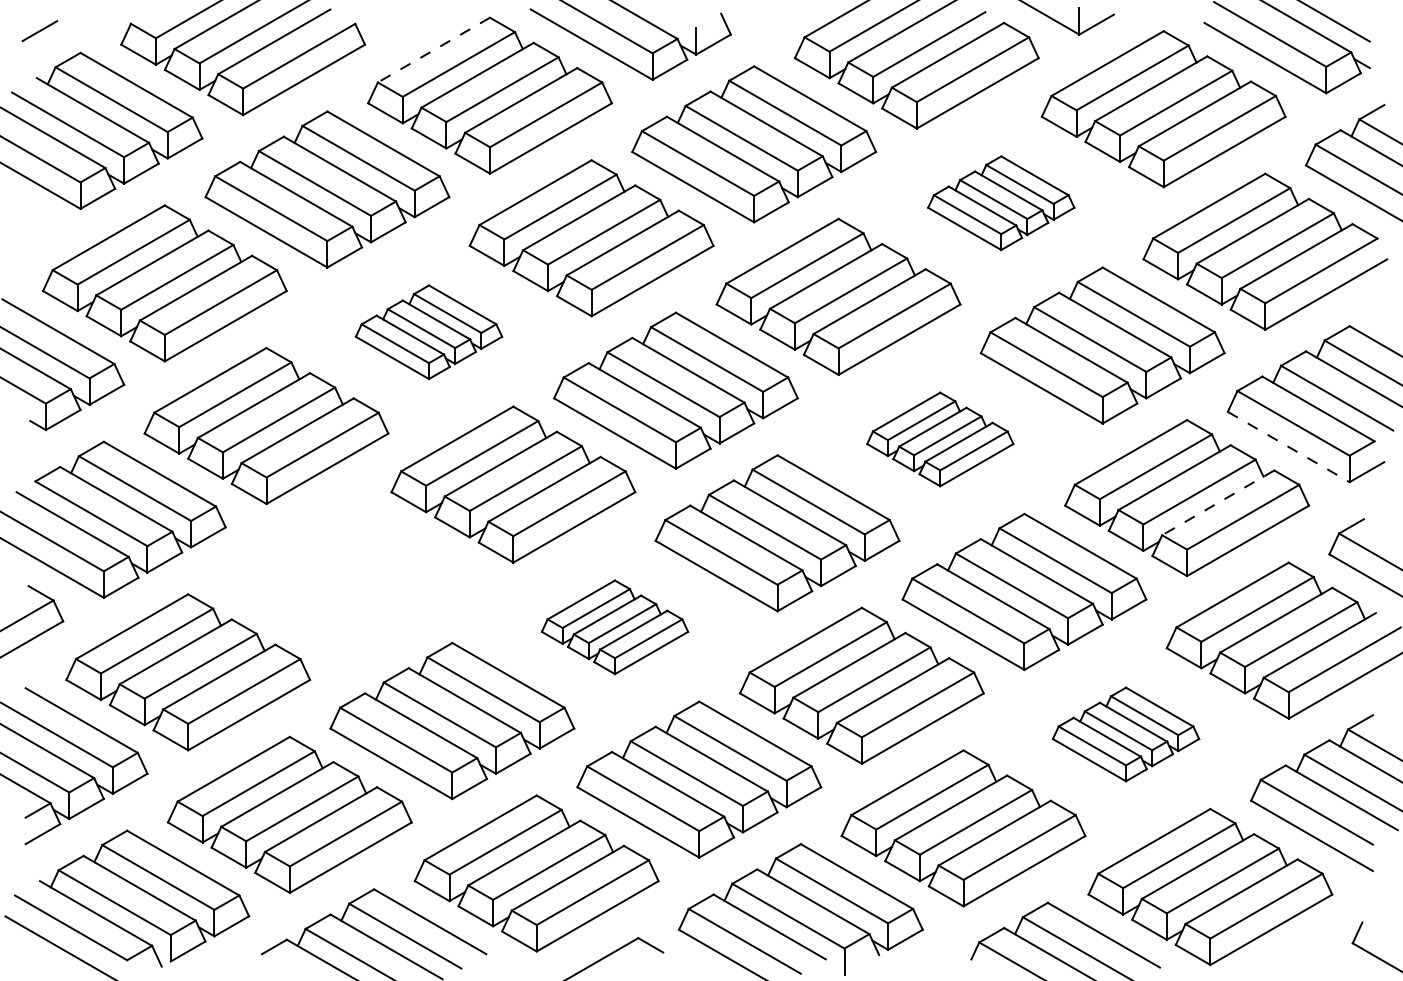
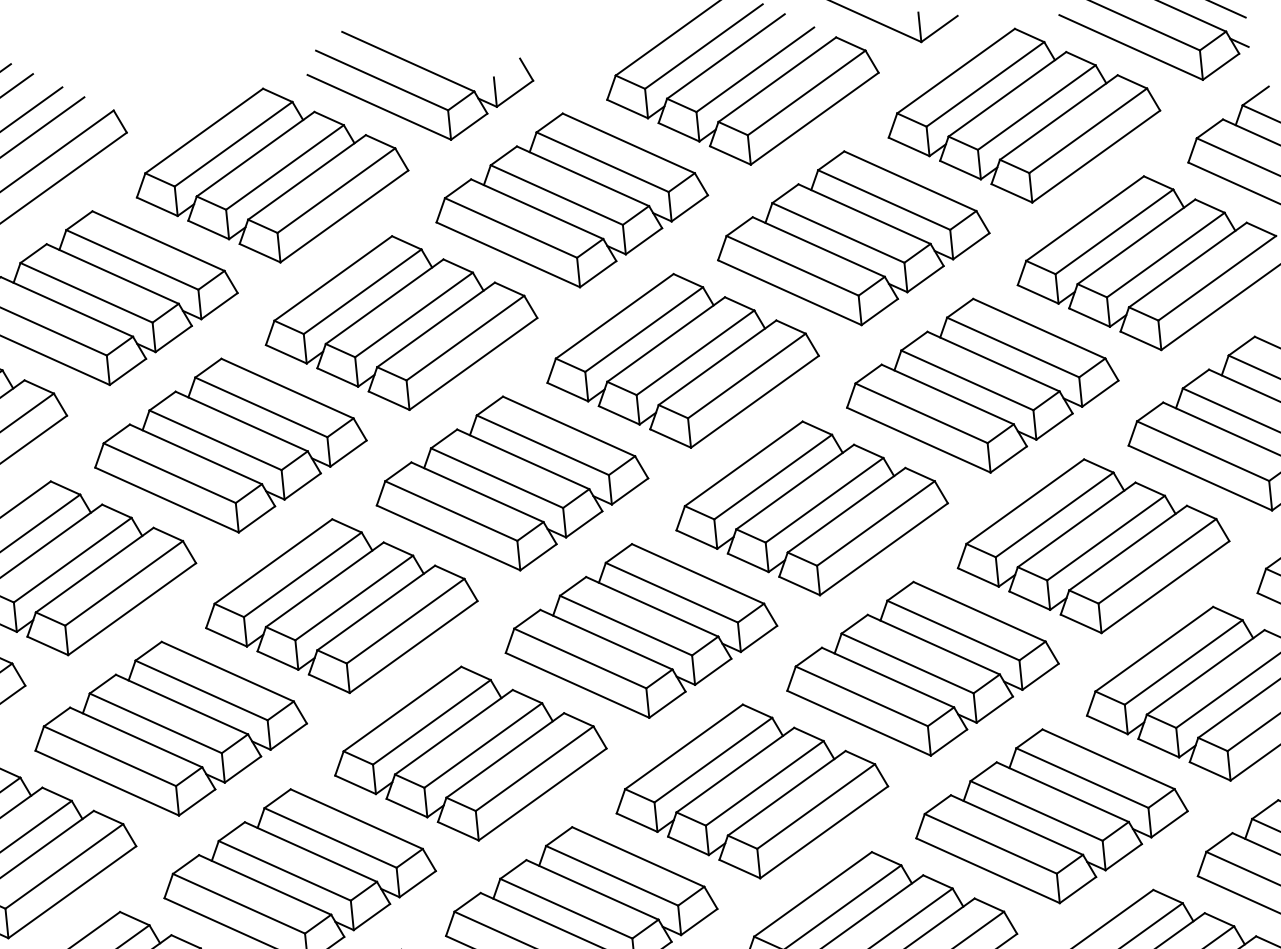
line: (433, 50) -> (203, 131), dashed -> solid
part: (1001, 203) -> (853, 238), size x1.67
part: (428, 332) -> (229, 446), size x1.67
part: (940, 439) -> (811, 508), size x1.67
line: (1289, 447) -> (1201, 478), dashed -> solid
line: (1218, 502) -> (1128, 547), dashed -> solid
part: (350, 578) -> (170, 728), added
part: (614, 627) -> (469, 754), size x1.67
part: (1125, 734) -> (1050, 816), size x1.67

